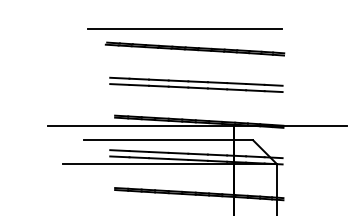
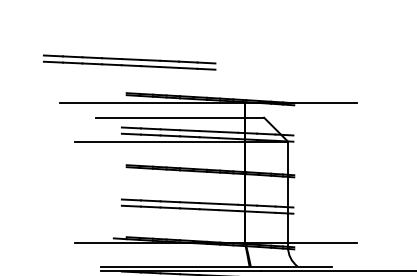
line: (185, 29) -> (196, 7), removed
part: (194, 48) -> (205, 26), removed
part: (196, 84) -> (129, 62), moved

